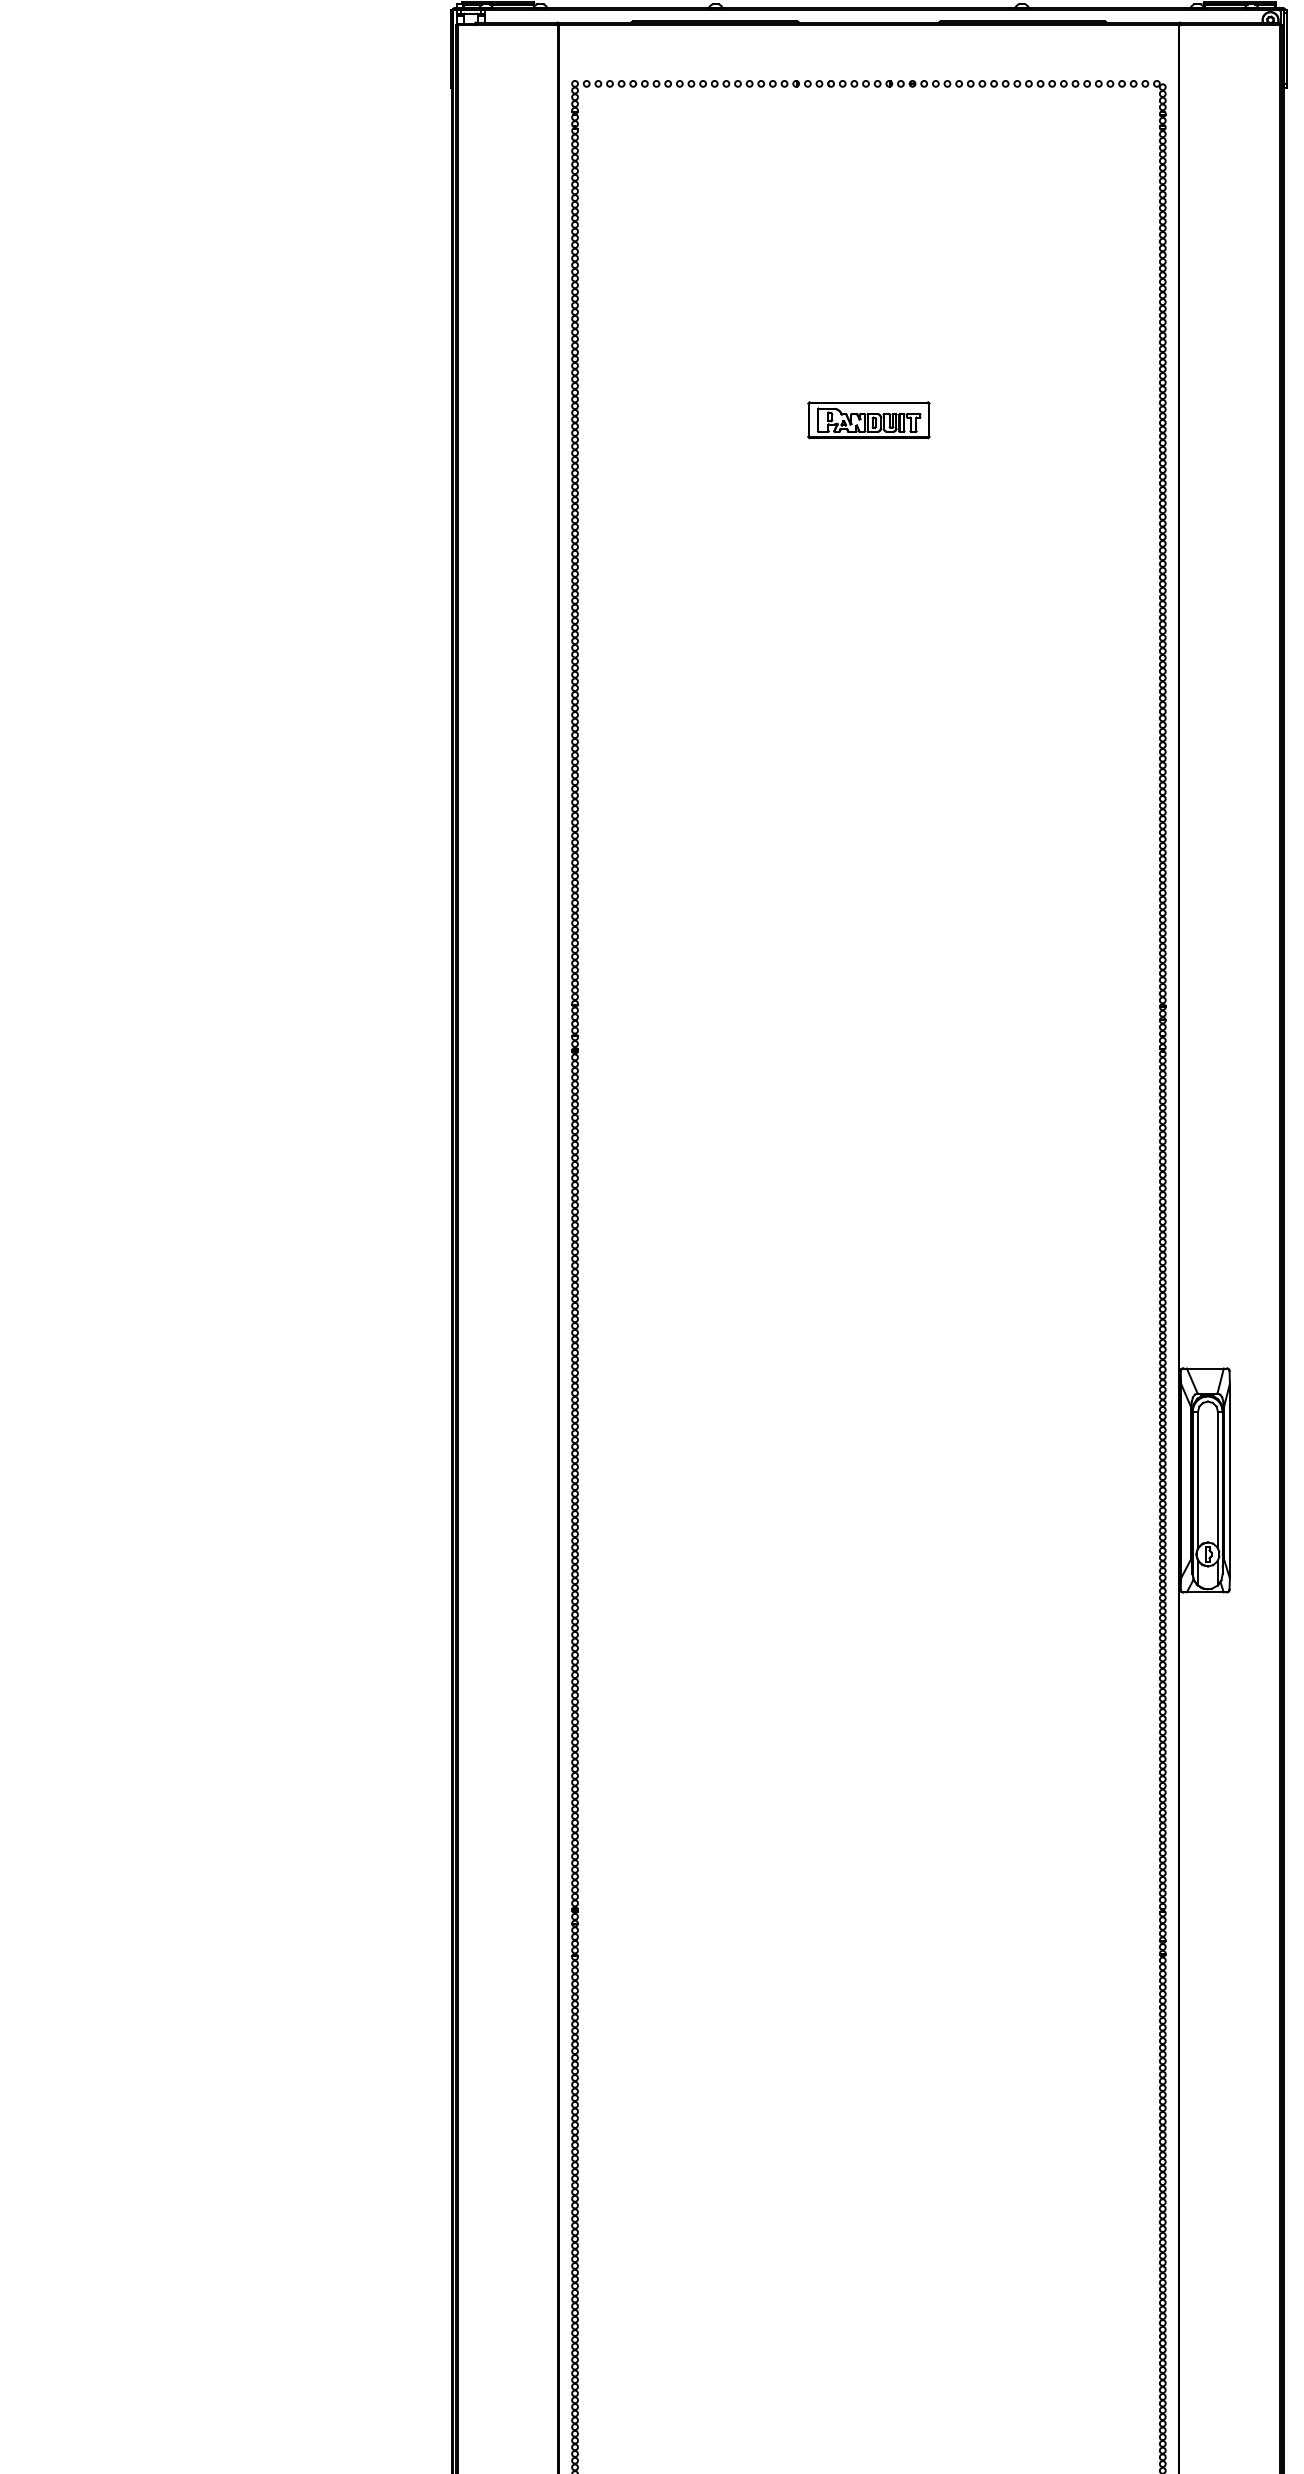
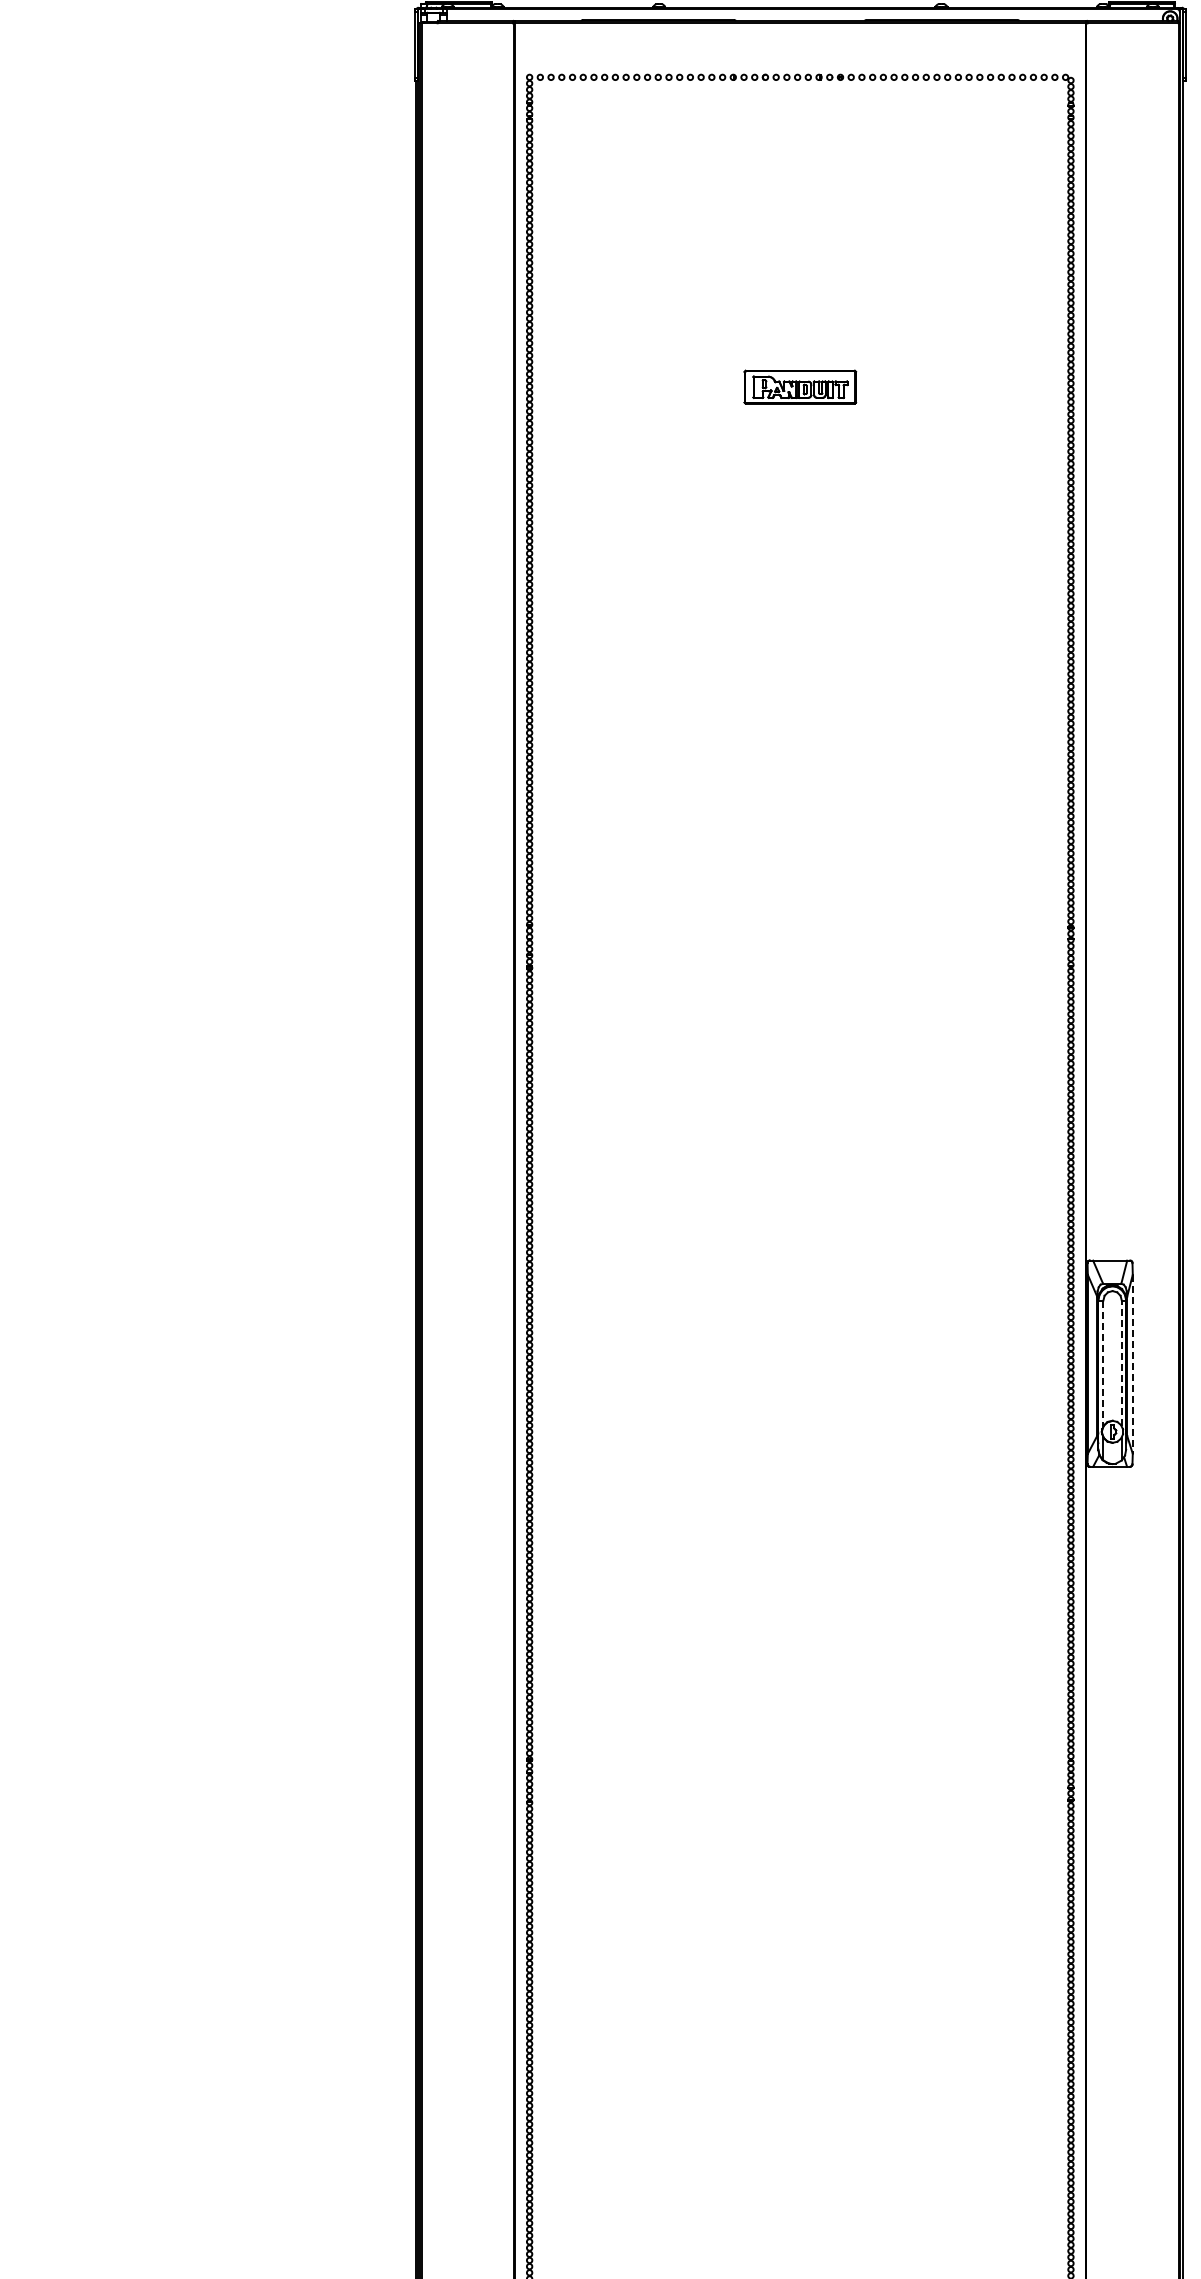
line: (1198, 1480) -> (1103, 1363), solid -> dashed
line: (1217, 1480) -> (1121, 1363), solid -> dashed
line: (1229, 1481) -> (1132, 1364), solid -> dashed

